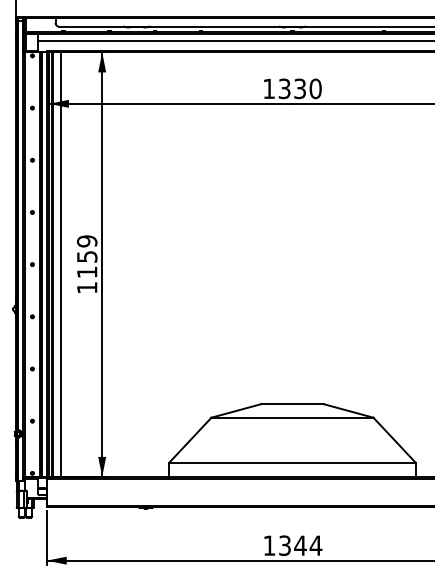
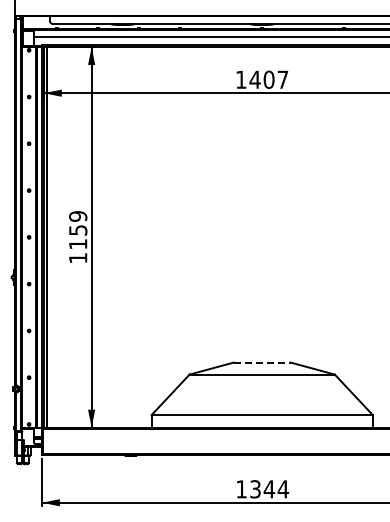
text: (299, 88) -> (268, 79), 1330 -> 1407
line: (60, 264) -> (54, 237), removed
line: (292, 404) -> (262, 362), solid -> dashed

